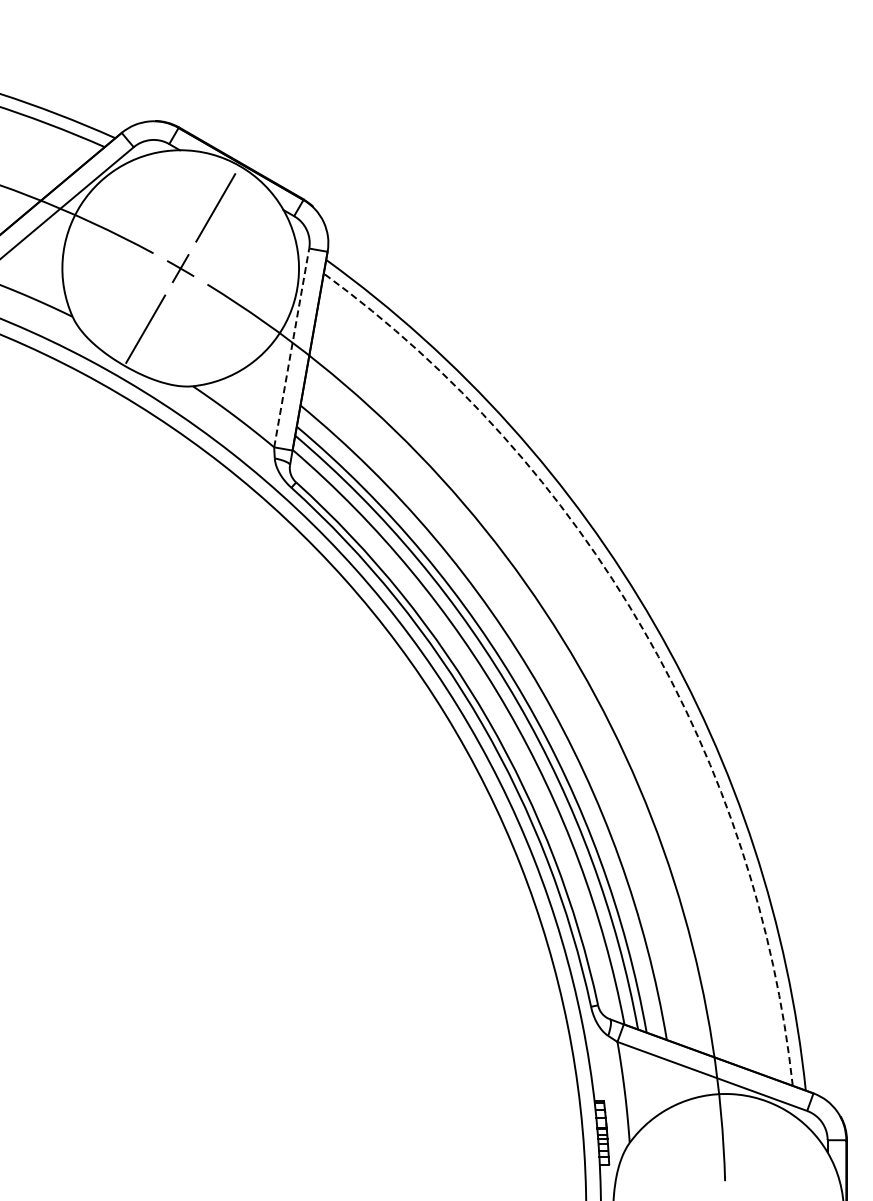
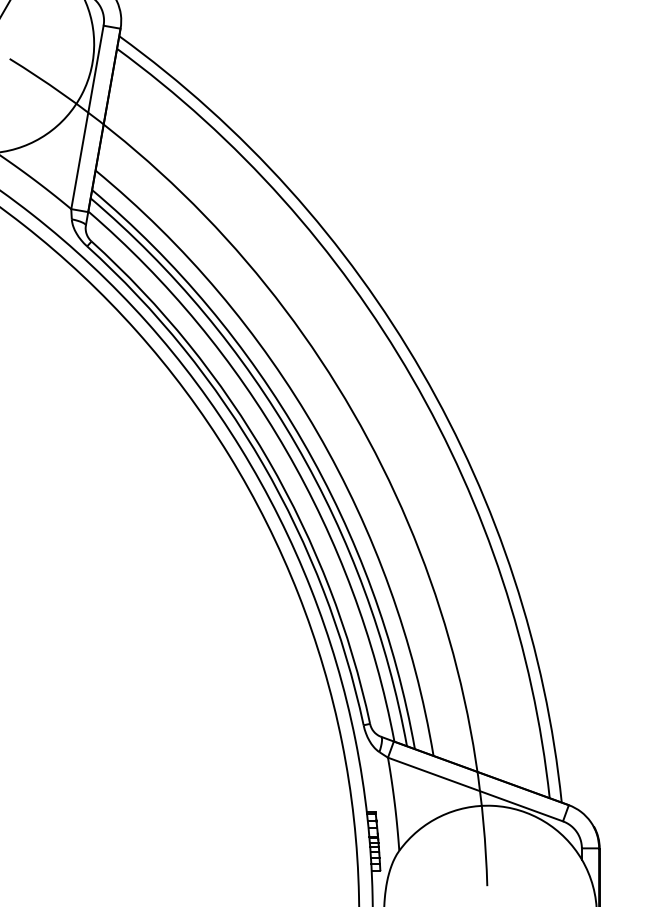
line: (291, 347) -> (87, 117), dashed -> solid
arc: (643, 630) -> (412, 378), dashed -> solid

